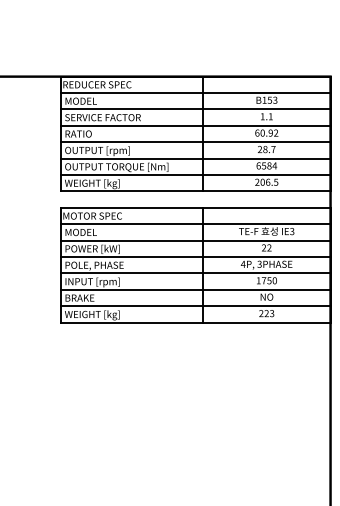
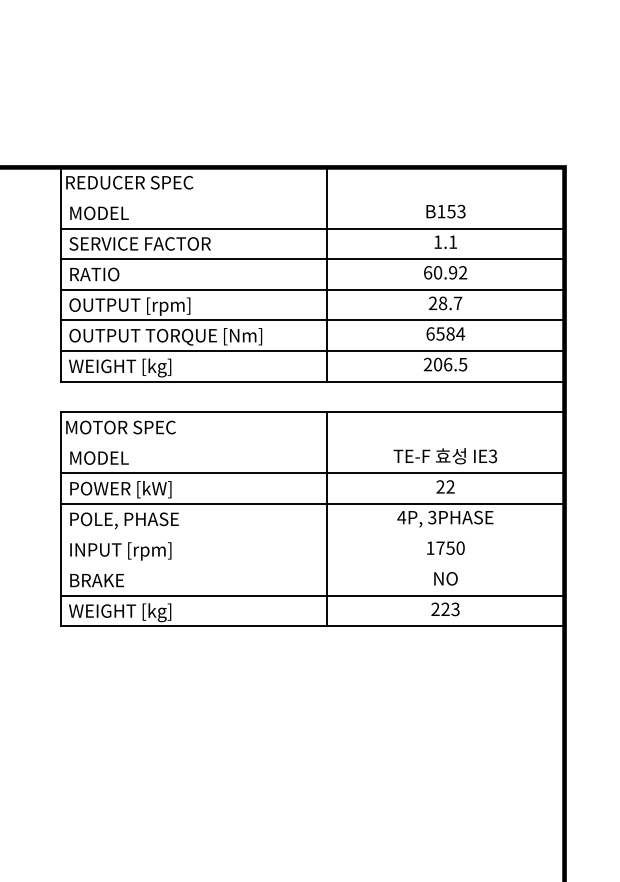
line: (195, 93) -> (312, 198), removed
line: (195, 224) -> (312, 443), removed
line: (195, 273) -> (312, 534), removed
line: (195, 289) -> (312, 564), removed

